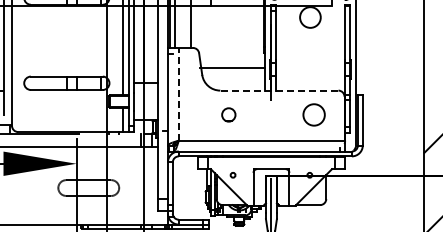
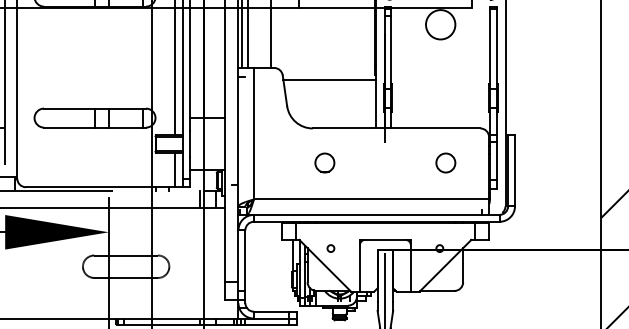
line: (231, 67) -> (328, 80), moved
line: (278, 90) -> (395, 128), dashed -> solid
line: (178, 93) -> (253, 132), dashed -> solid
circle: (313, 114) -> (445, 162), size x0.62

